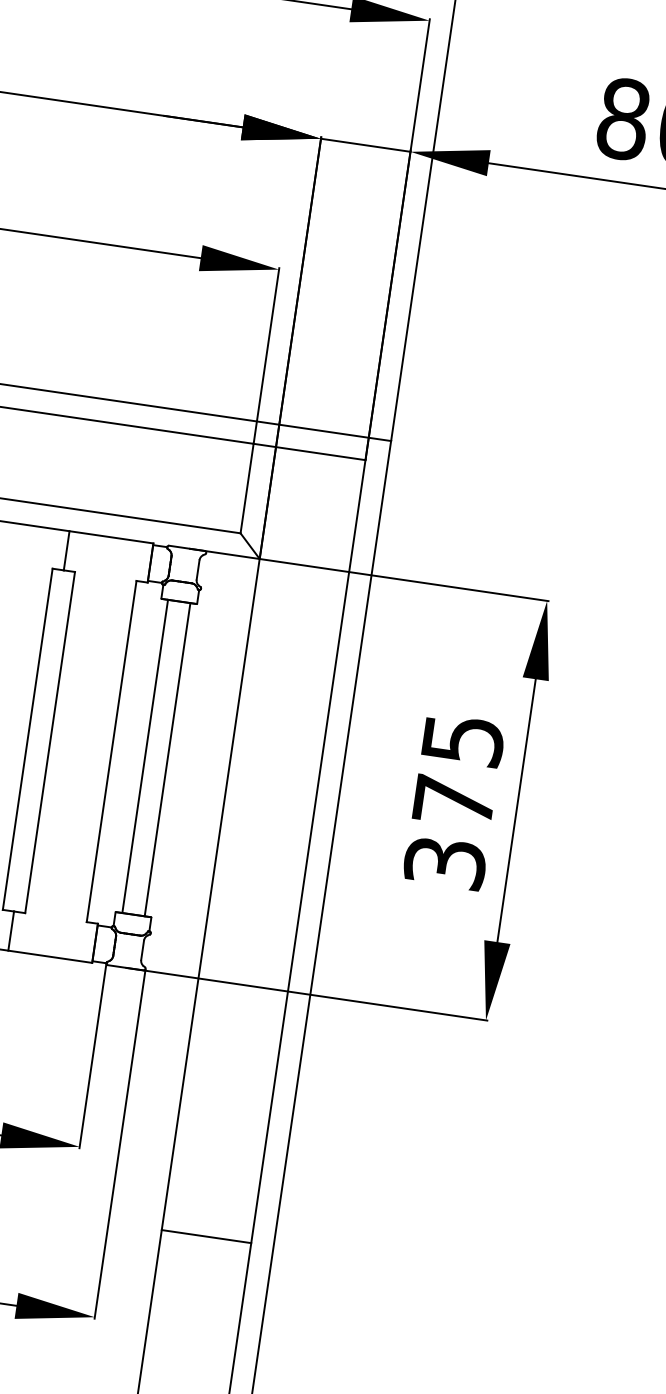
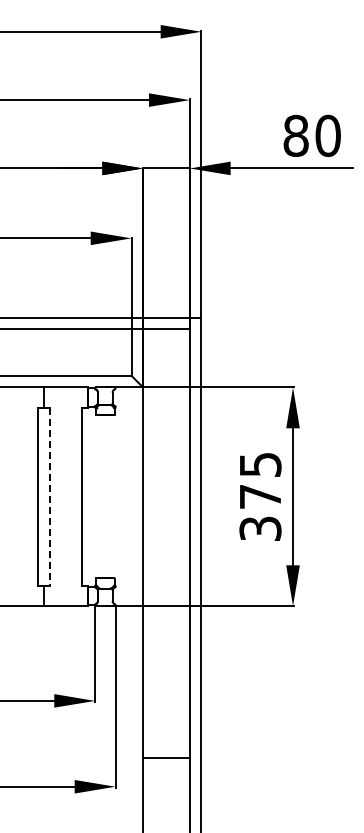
line: (49, 741) -> (49, 496), solid -> dashed
line: (145, 755) -> (99, 496), removed
line: (168, 759) -> (111, 496), removed
line: (206, 1237) -> (166, 758), moved

